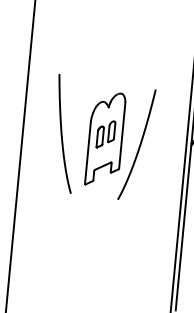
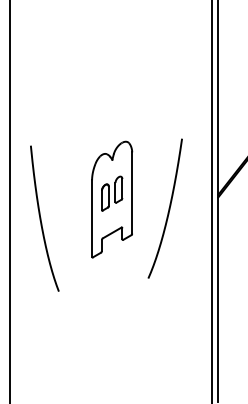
curve: (62, 133) -> (41, 218), moved
curve: (139, 144) -> (168, 208), moved

